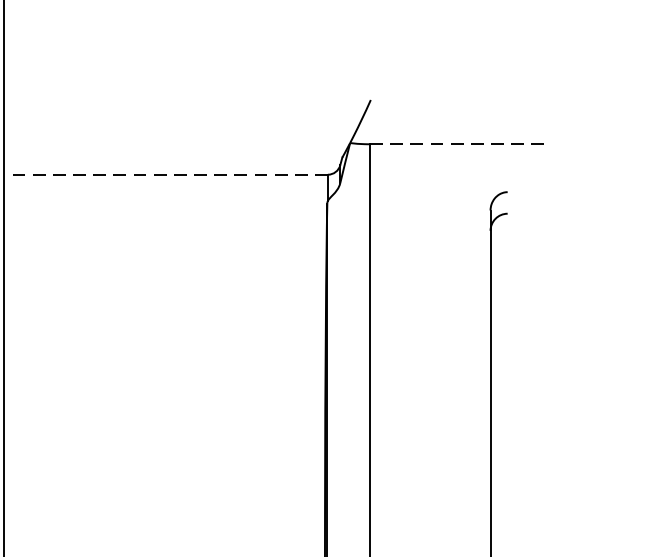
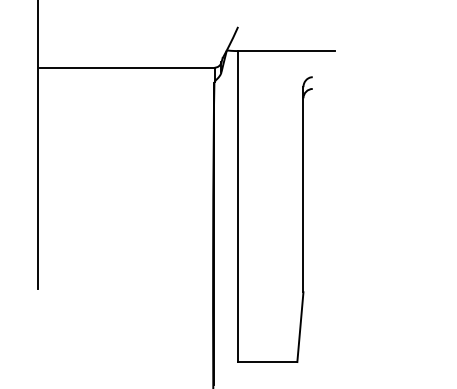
line: (459, 145) -> (286, 51), dashed -> solid
line: (166, 174) -> (126, 67), dashed -> solid

